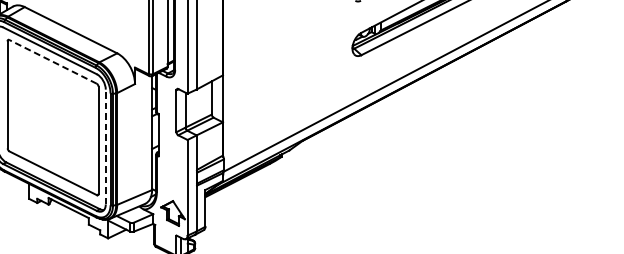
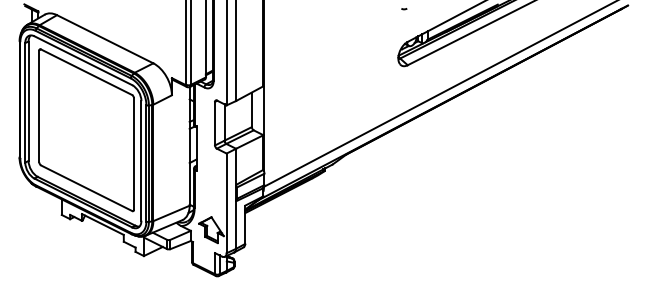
line: (53, 62) -> (86, 72), dashed -> solid
line: (105, 146) -> (141, 160), dashed -> solid

